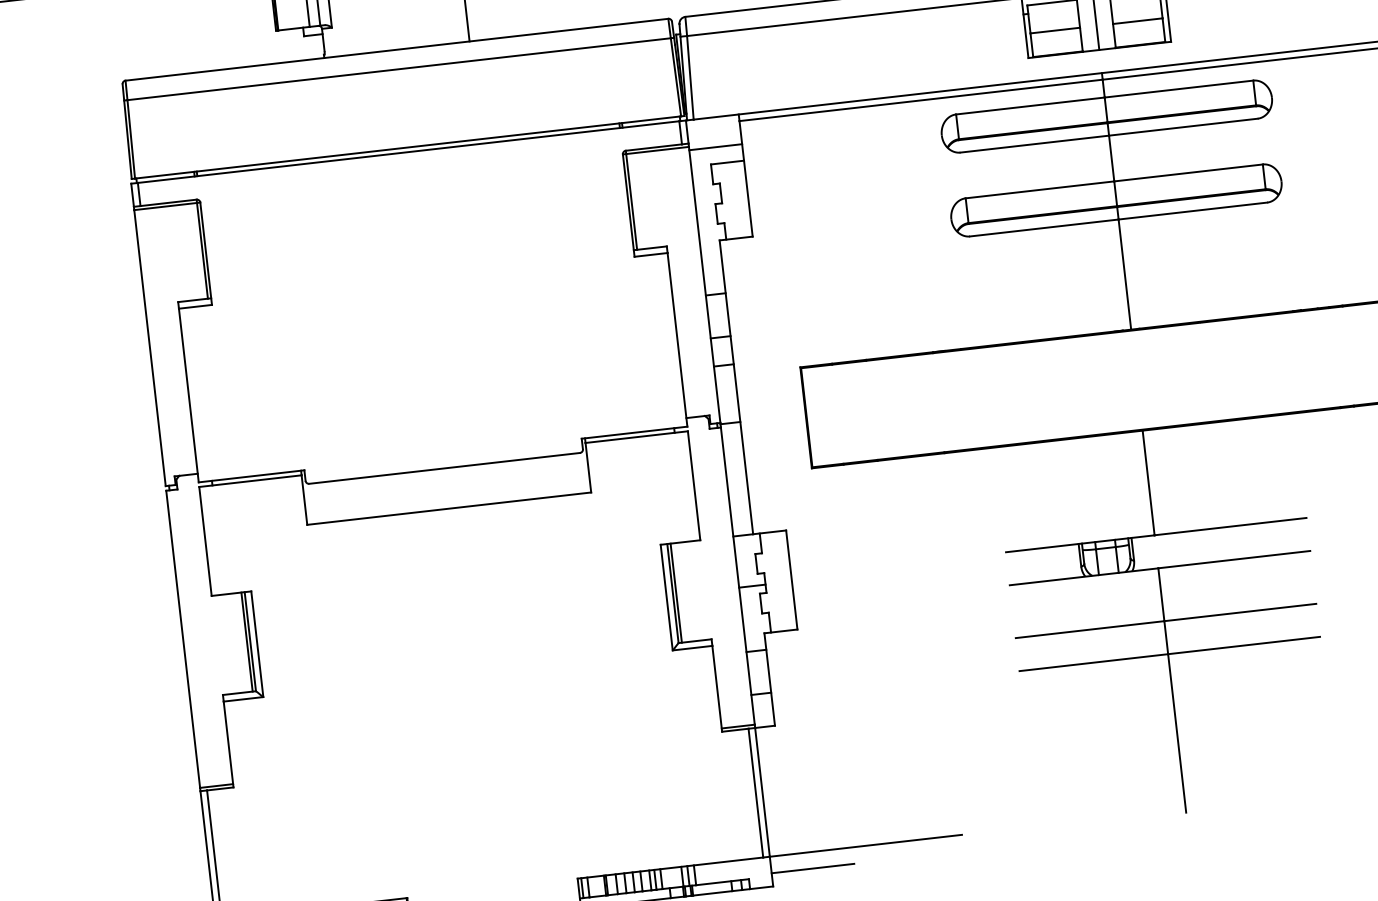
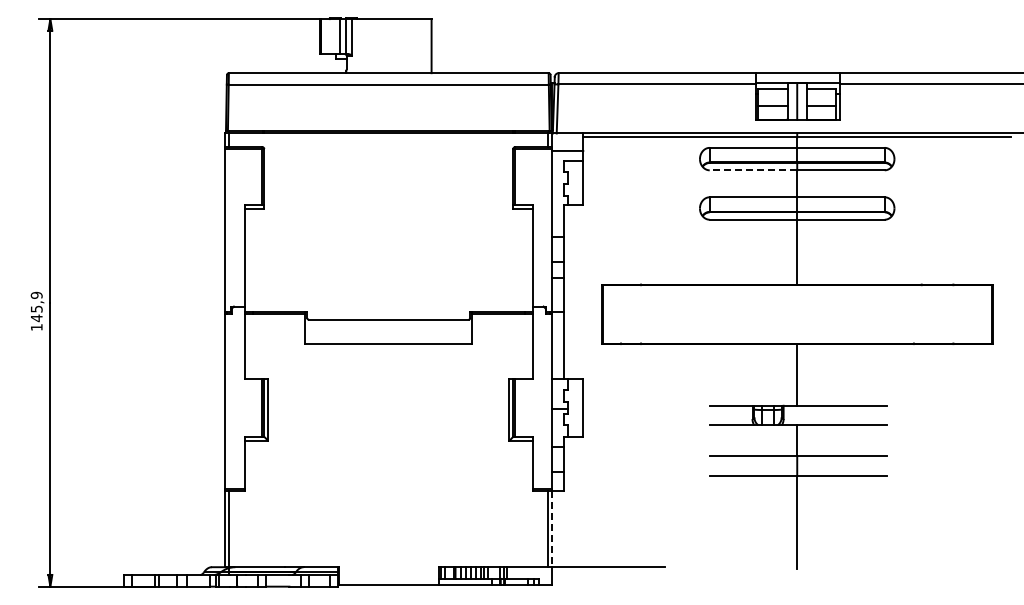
line: (1034, 144) -> (753, 170), solid -> dashed
line: (763, 792) -> (552, 529), solid -> dashed
line: (812, 867) -> (576, 576), removed

